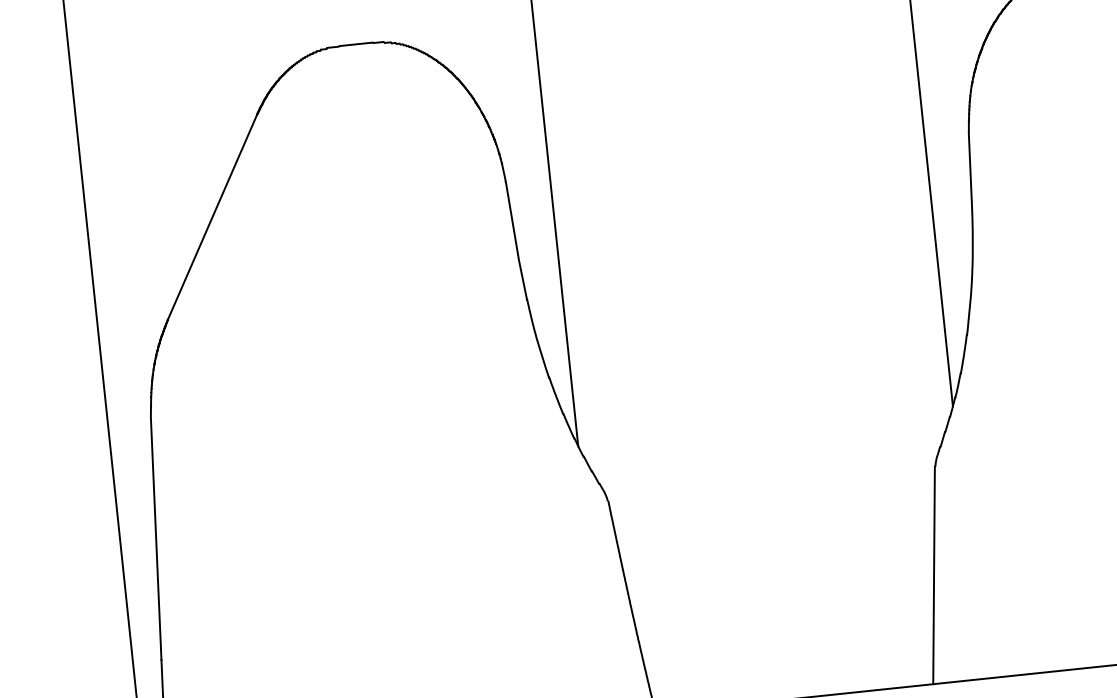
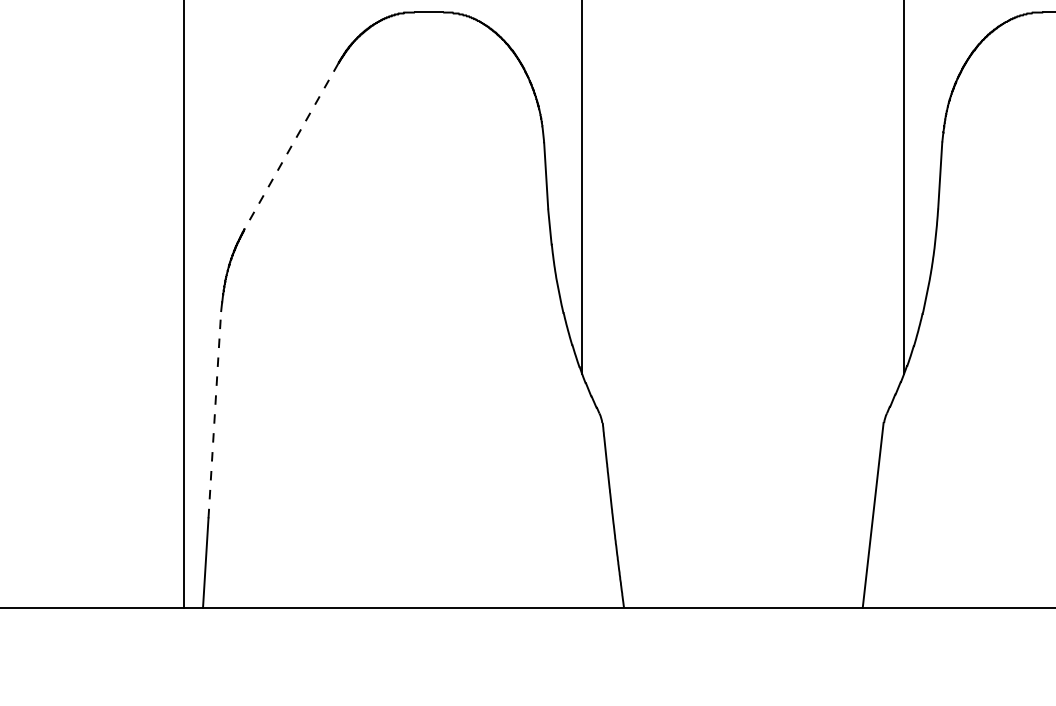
line: (212, 217) -> (291, 146), solid -> dashed
line: (155, 538) -> (214, 414), solid -> dashed

